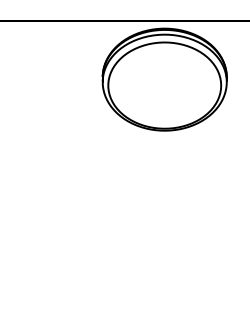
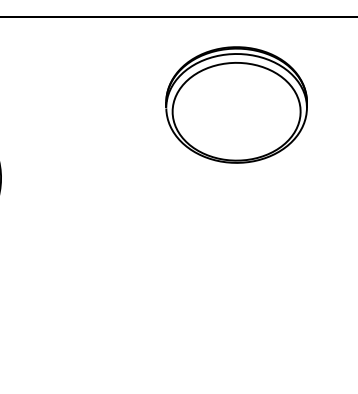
part: (164, 79) -> (236, 104), moved

